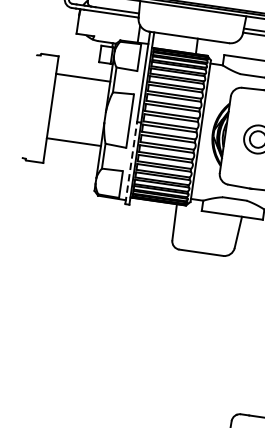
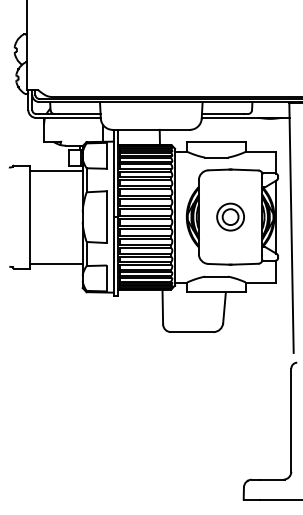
line: (83, 77) -> (56, 170), moved
line: (73, 141) -> (56, 263), moved
line: (131, 162) -> (113, 256), dashed -> solid

